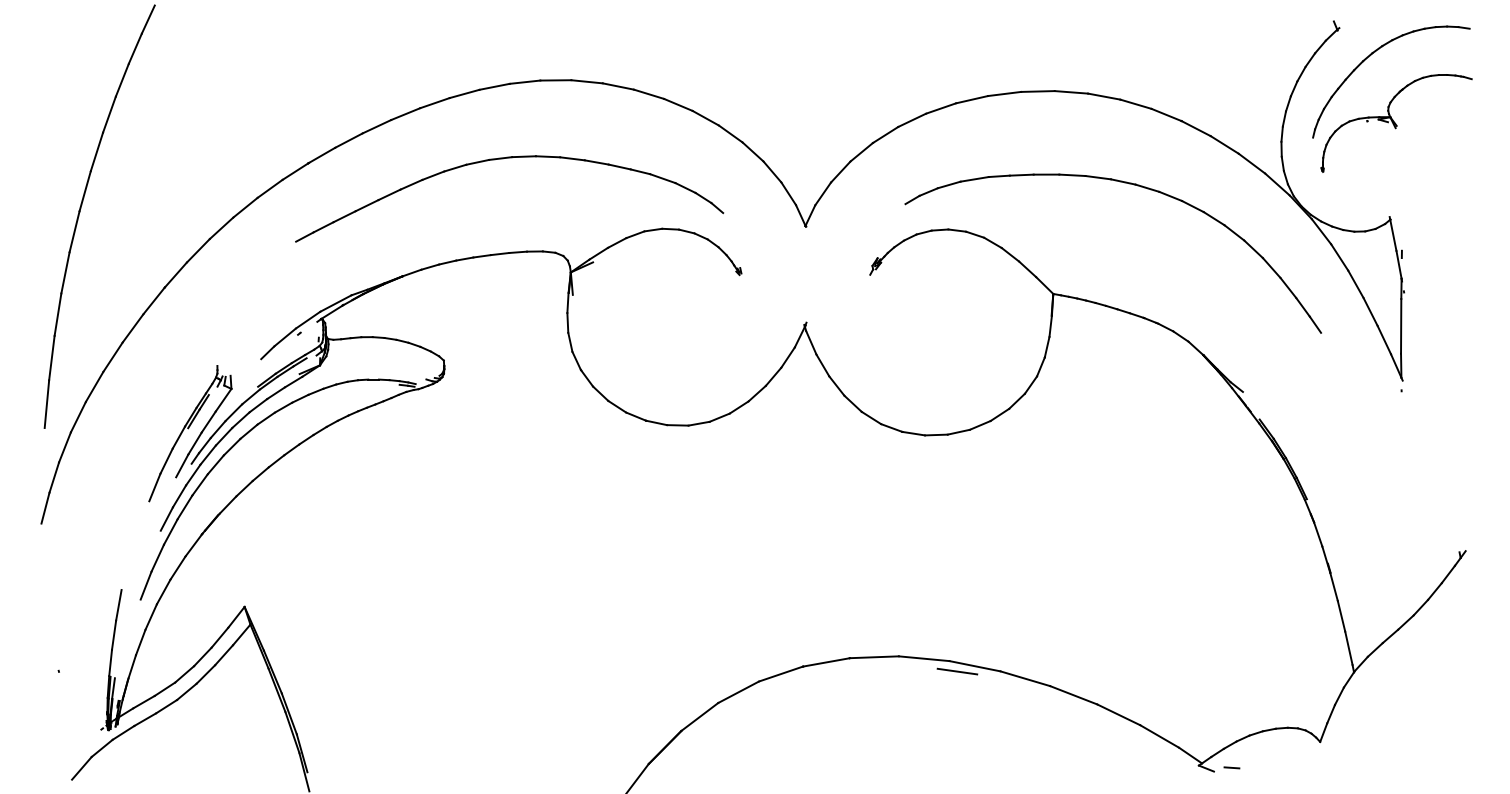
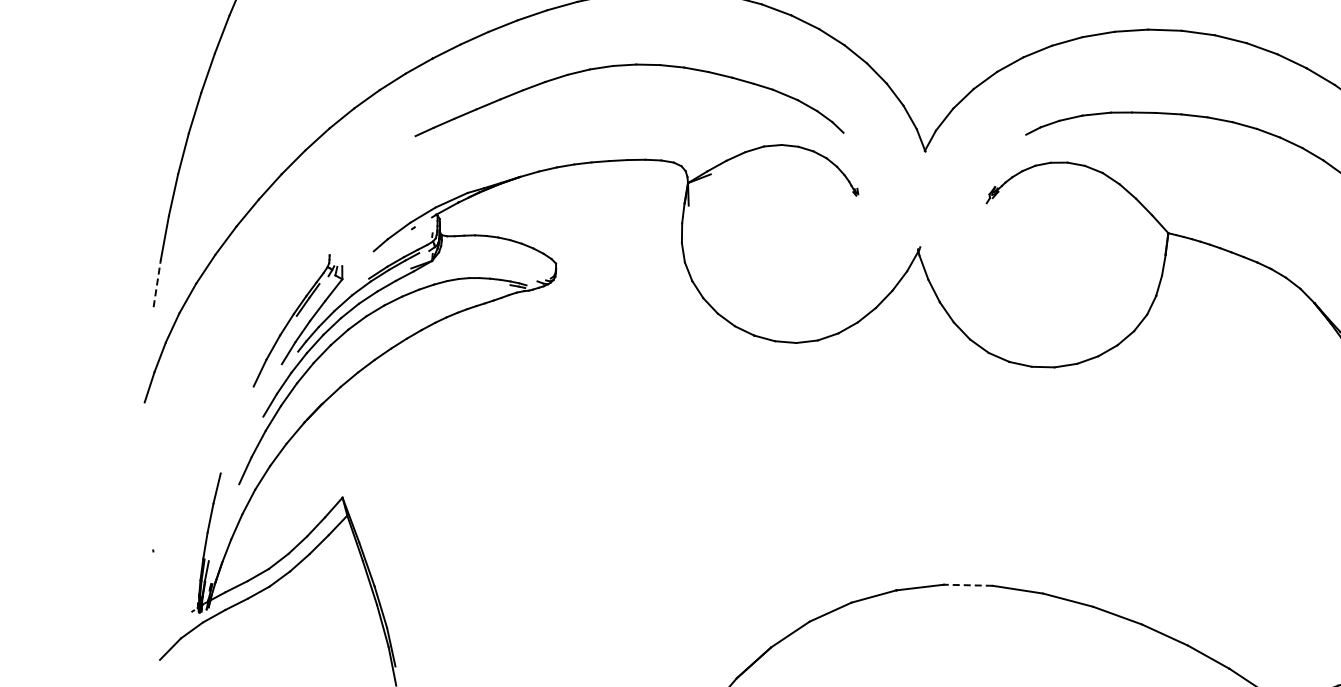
line: (46, 404) -> (156, 283), solid -> dashed
line: (873, 657) -> (967, 585), solid -> dashed
line: (957, 671) -> (1050, 604), removed

